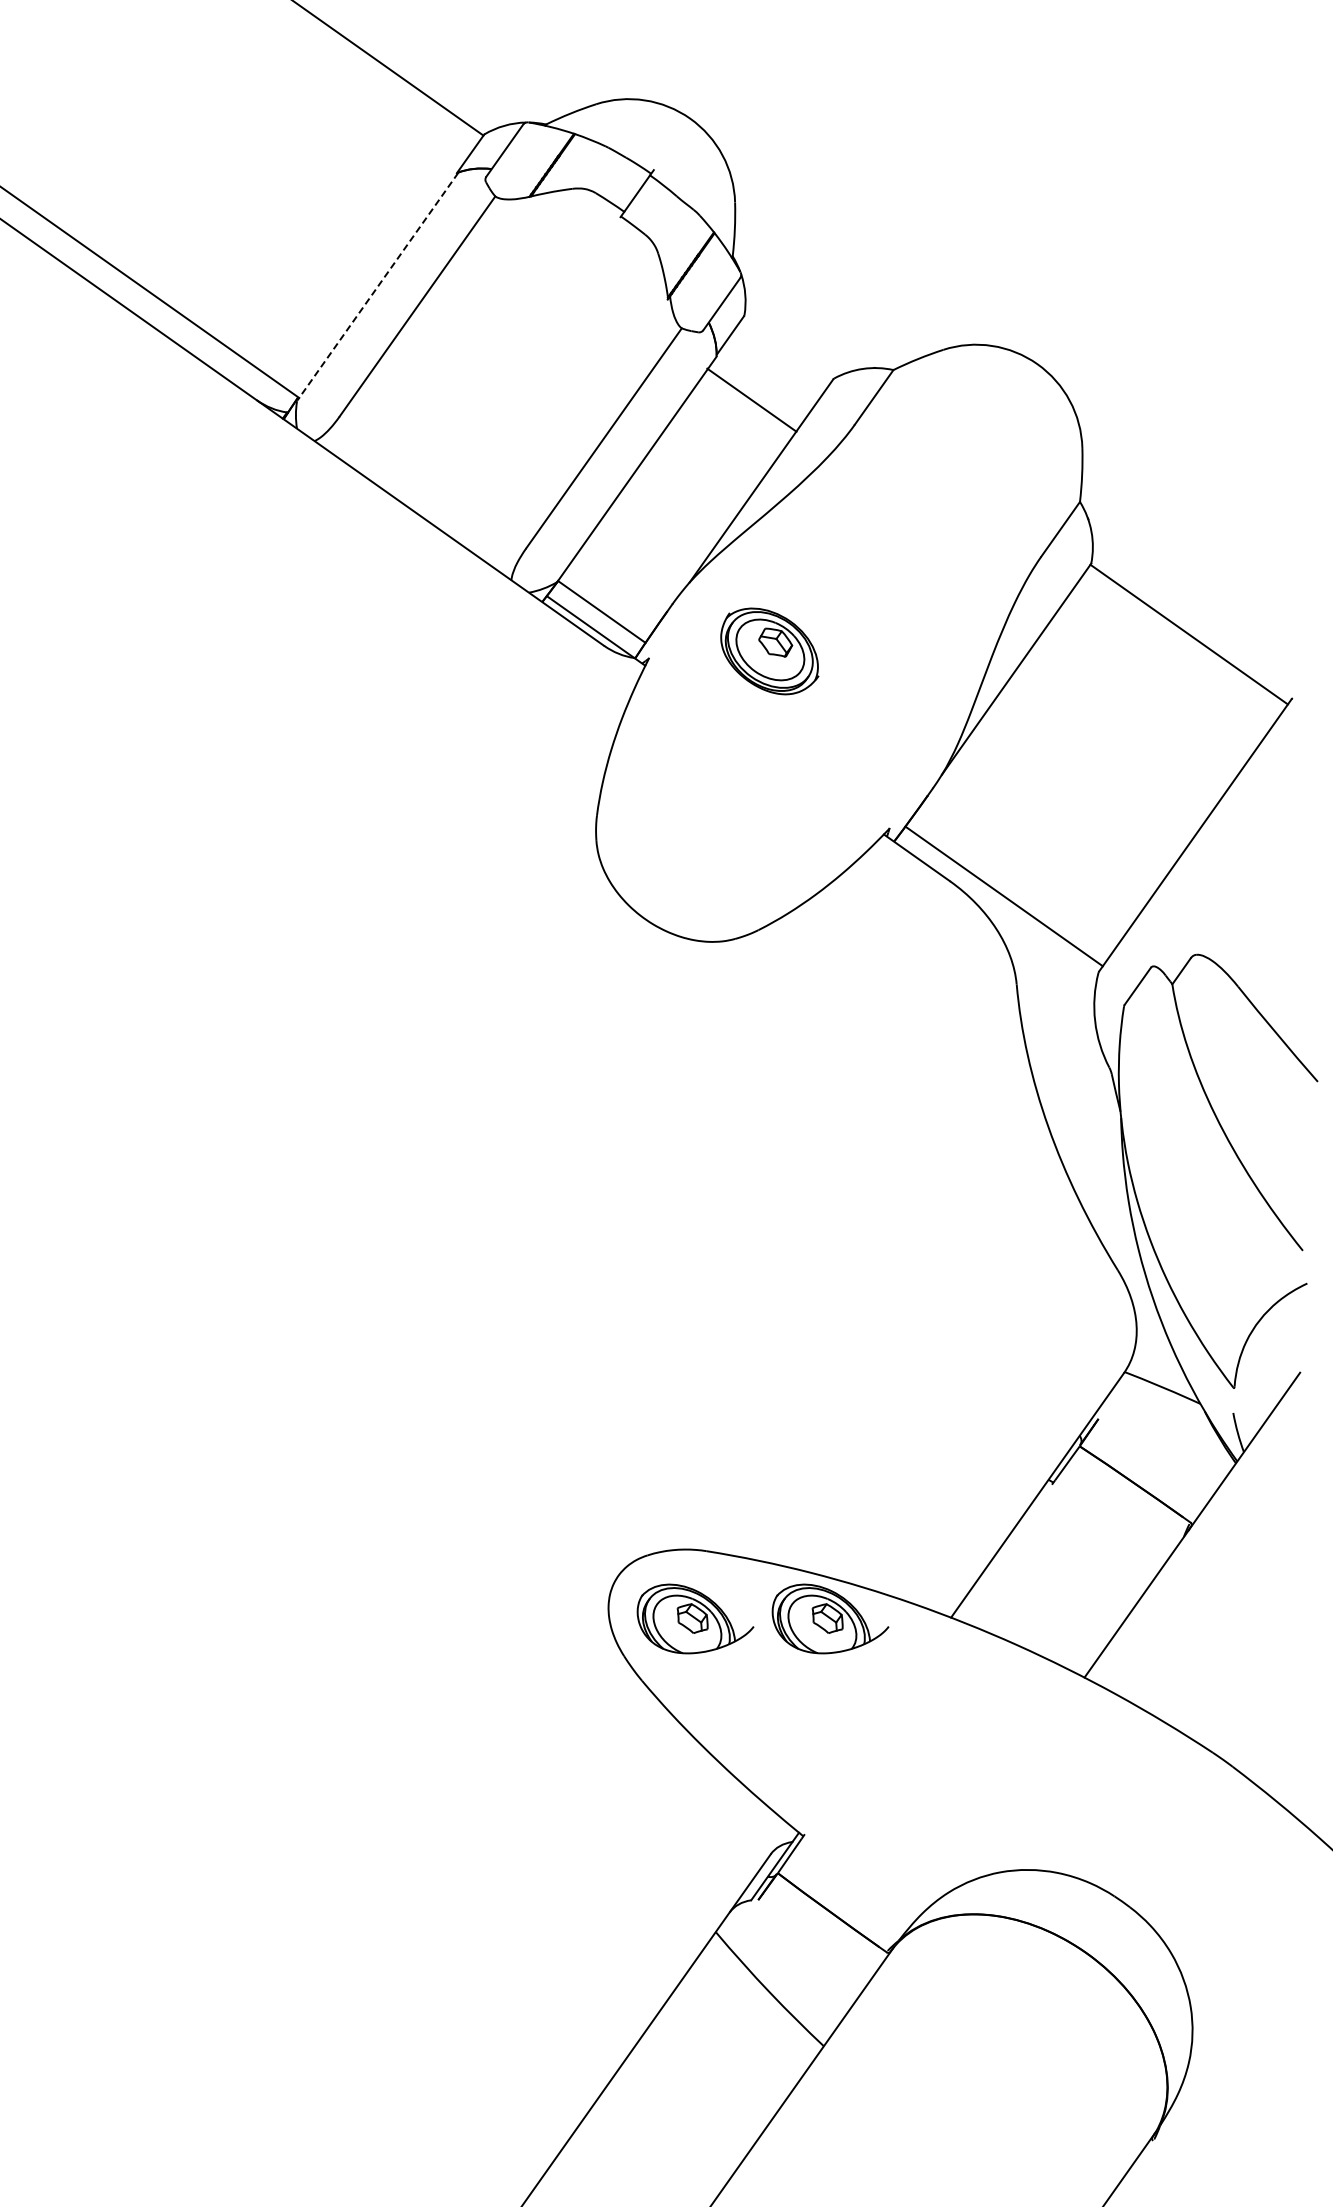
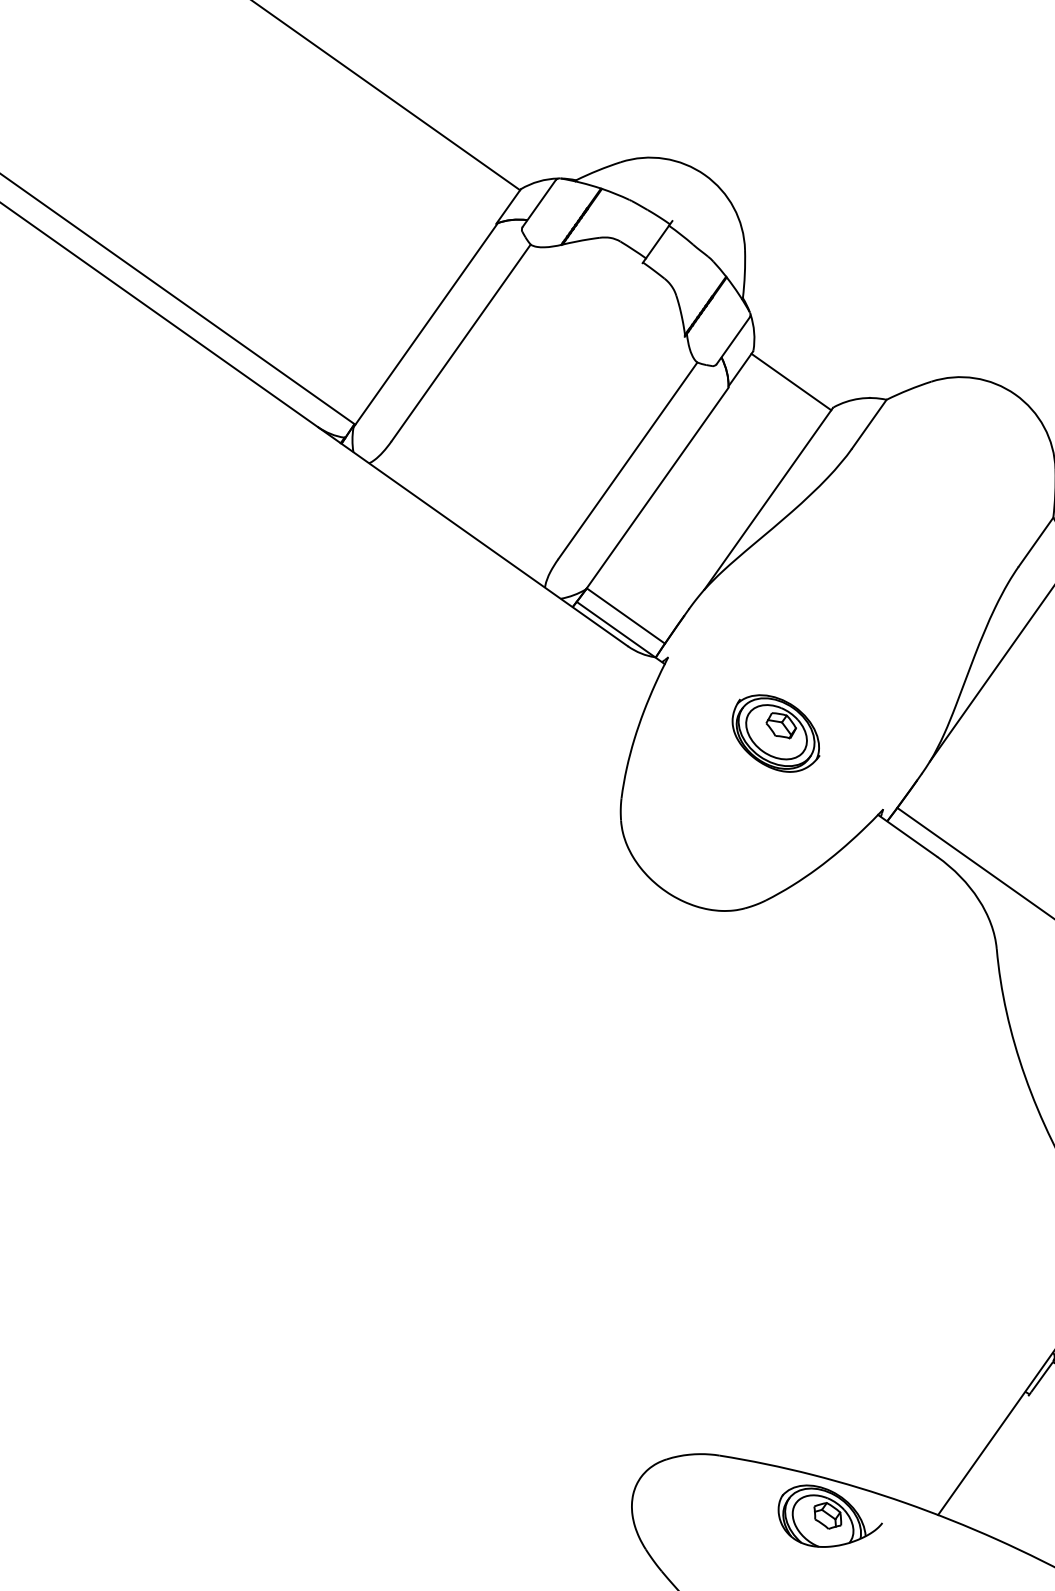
line: (377, 286) -> (425, 325), dashed -> solid
line: (751, 399) -> (790, 381), moved
part: (769, 651) -> (775, 733), moved
part: (695, 1618) -> (709, 1515), removed

